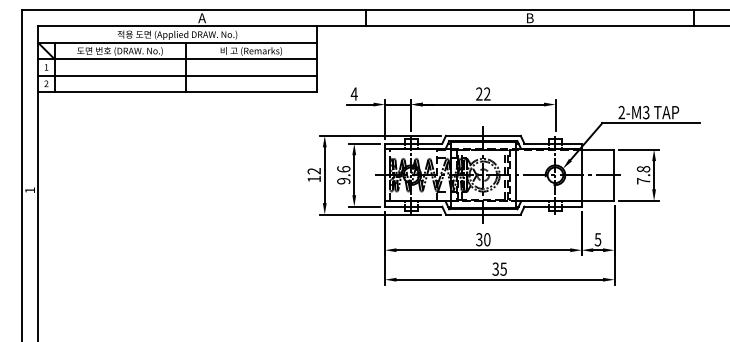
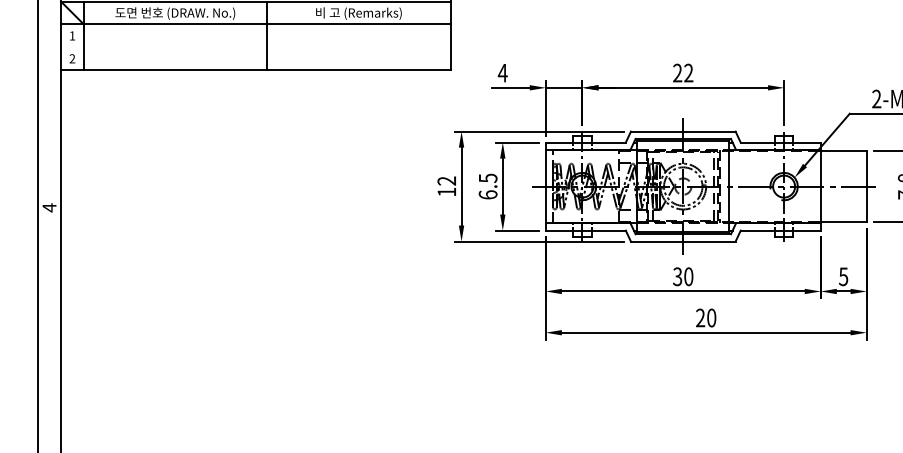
line: (177, 75) -> (255, 47), removed
text: (343, 175) -> (487, 187), 9.6 -> 6.5
text: (29, 190) -> (48, 207), 1 -> 4
text: (499, 268) -> (705, 317), 35 -> 20

